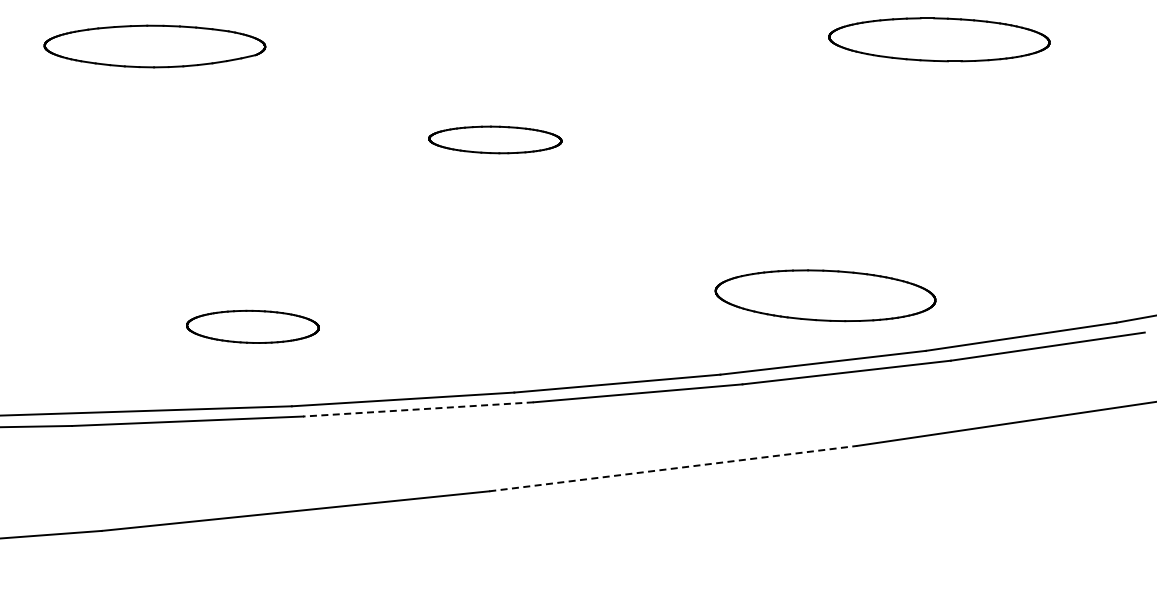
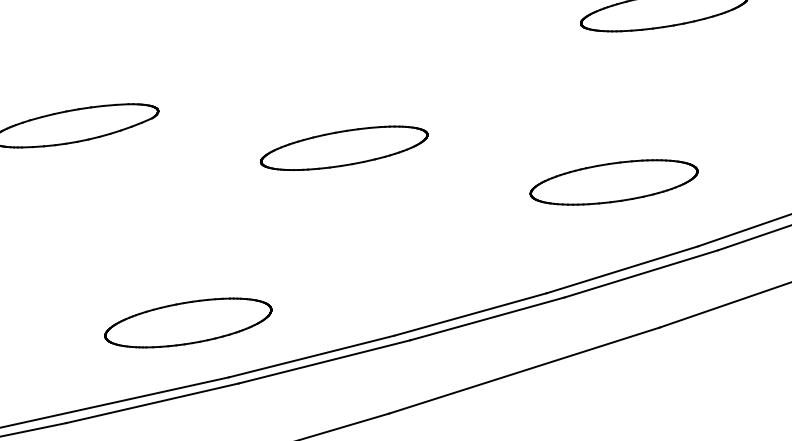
part: (495, 139) -> (344, 148), size x1.67
part: (825, 295) -> (614, 182), moved
part: (252, 326) -> (187, 322), size x1.67
line: (418, 409) -> (324, 361), dashed -> solid
line: (673, 468) -> (524, 370), dashed -> solid

